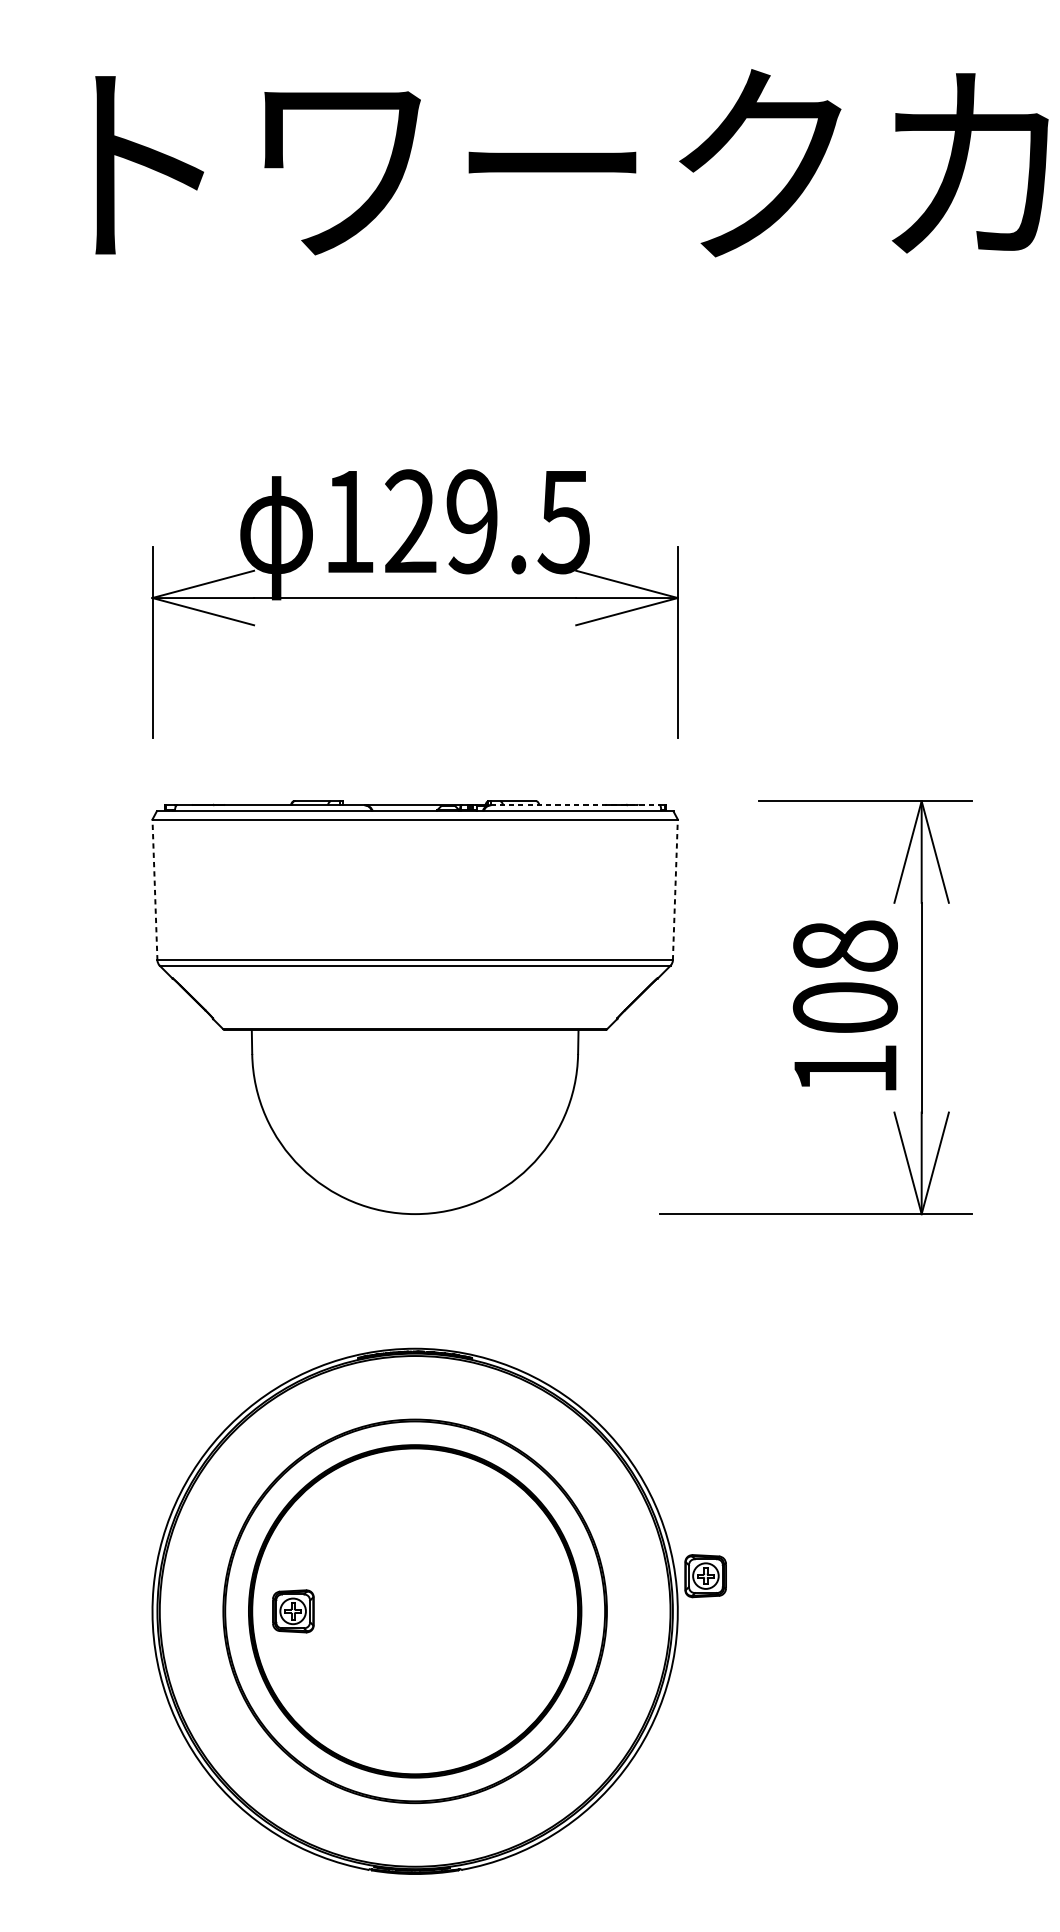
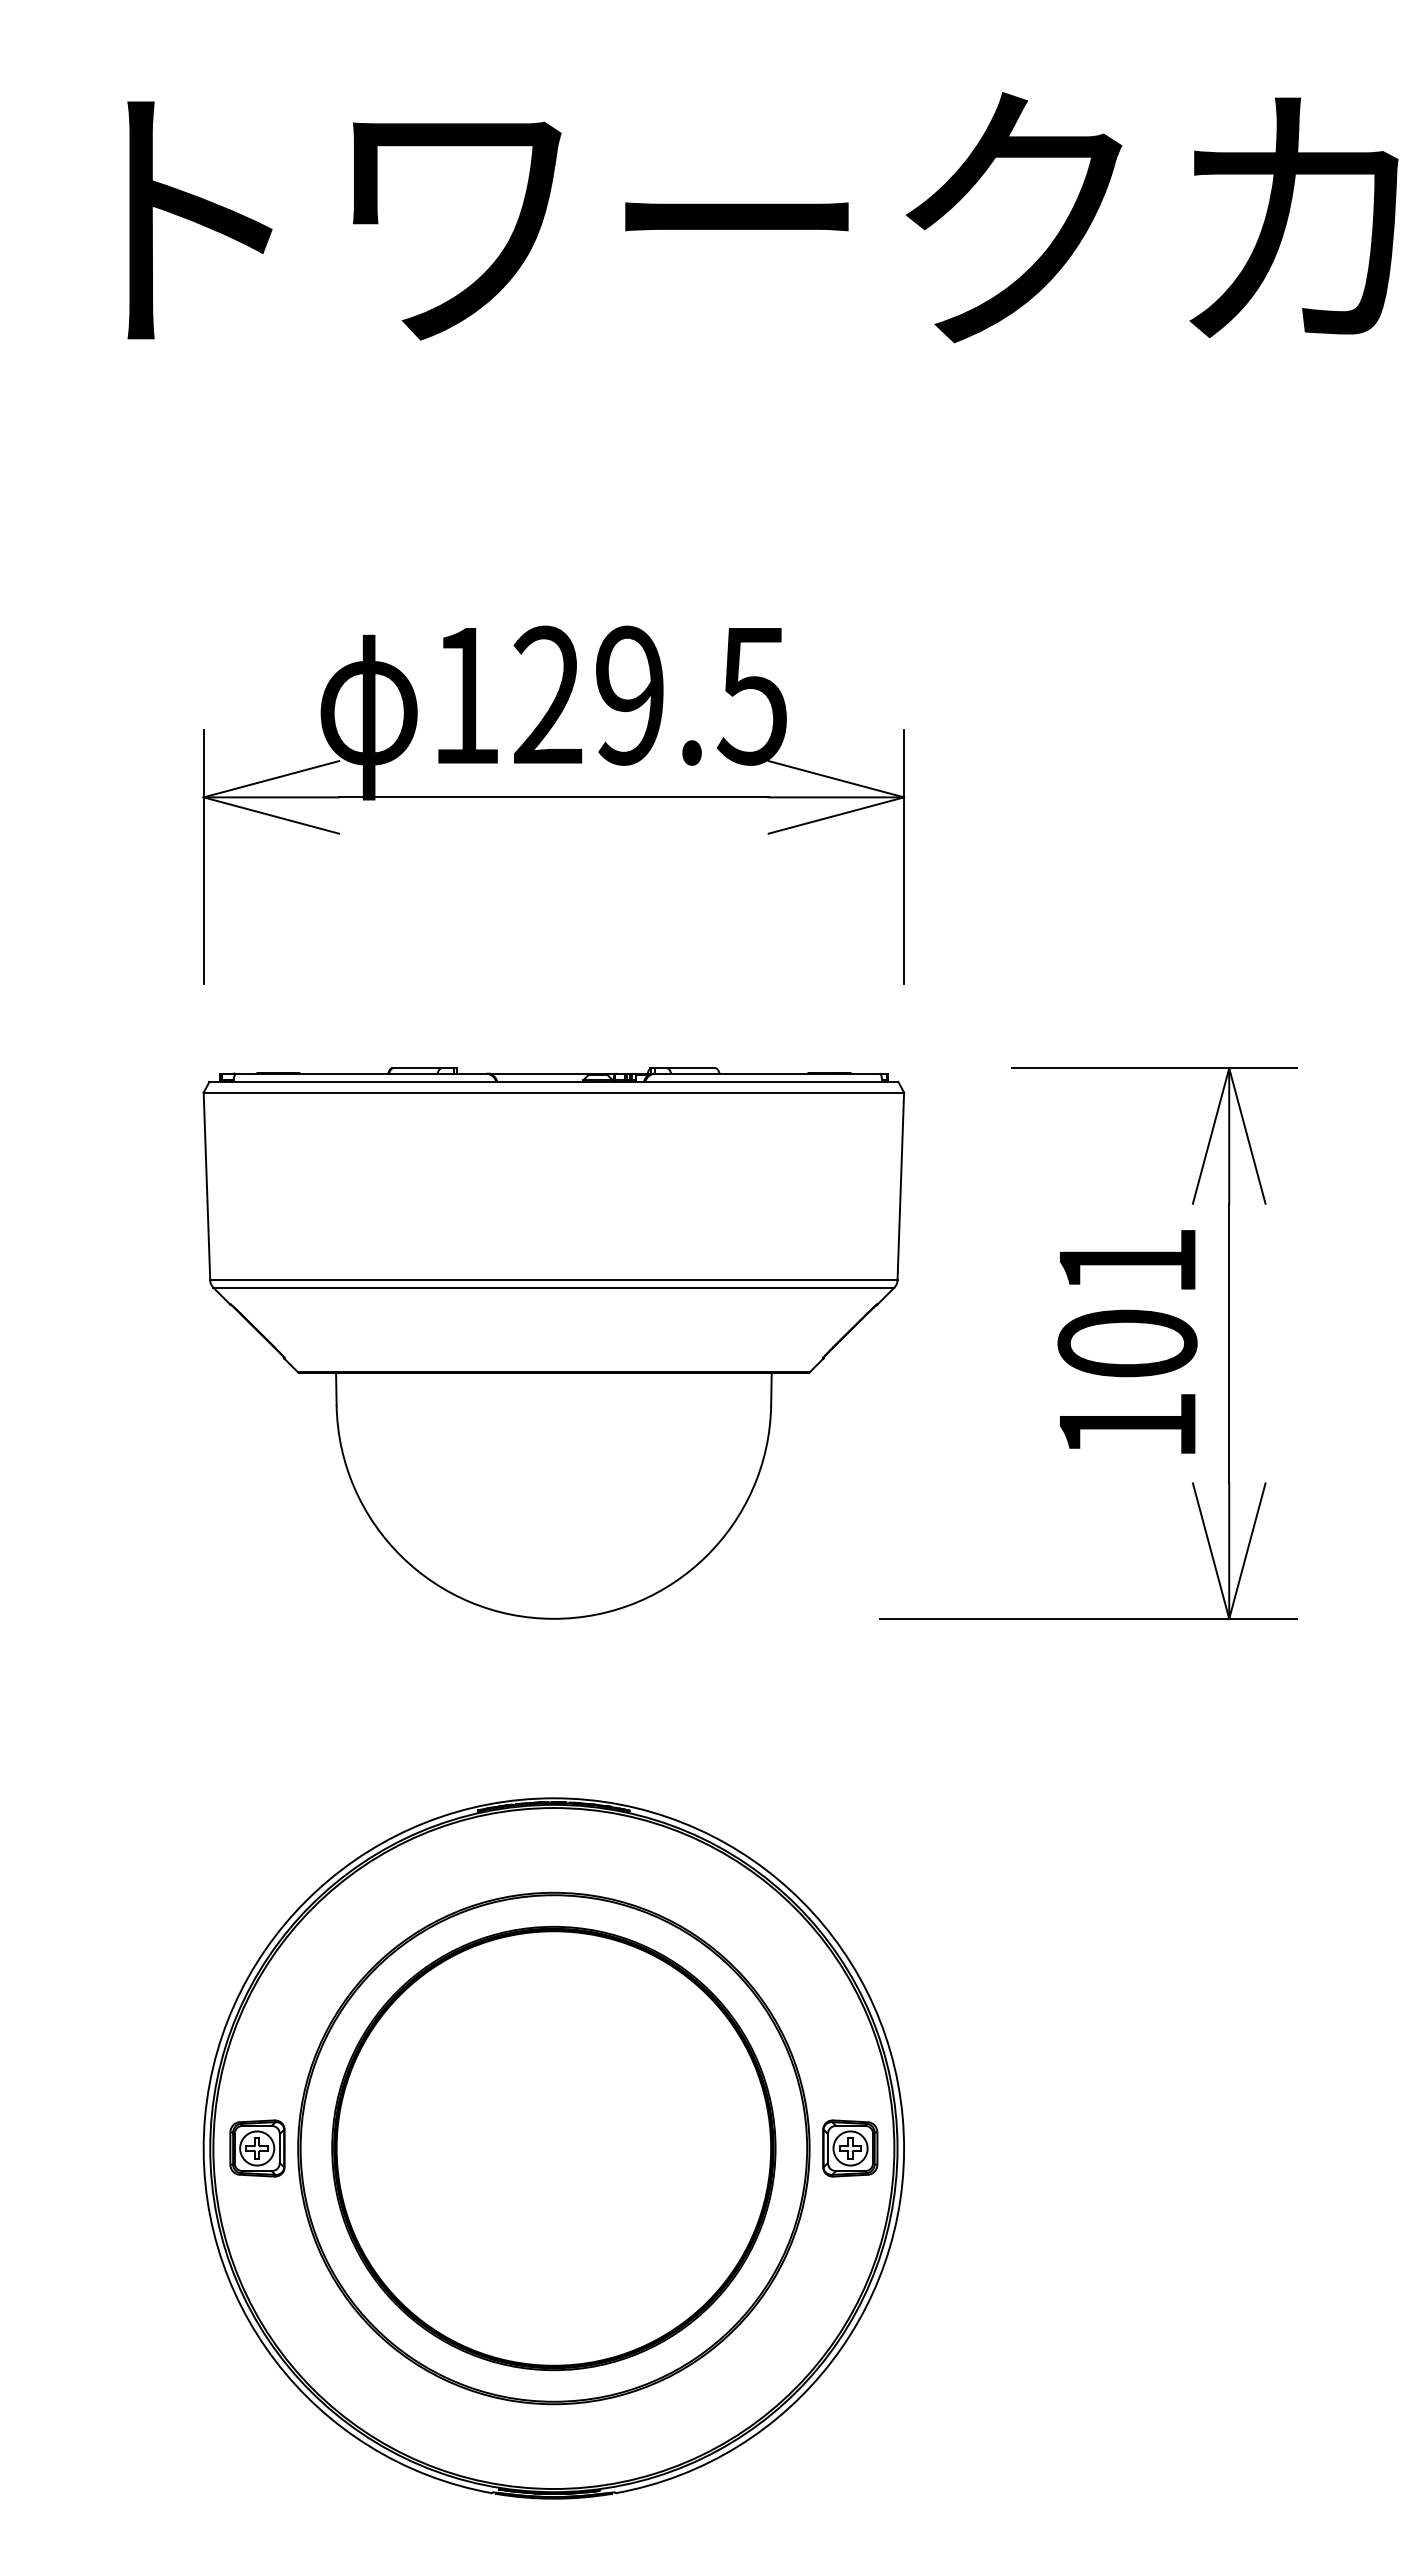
line: (575, 805) -> (767, 1073), dashed -> solid
line: (154, 889) -> (206, 1186), dashed -> solid
line: (675, 889) -> (900, 1186), dashed -> solid
text: (845, 946) -> (1127, 1261), 108 -> 101
part: (705, 1576) -> (850, 2148), moved
part: (293, 1611) -> (257, 2148), moved

